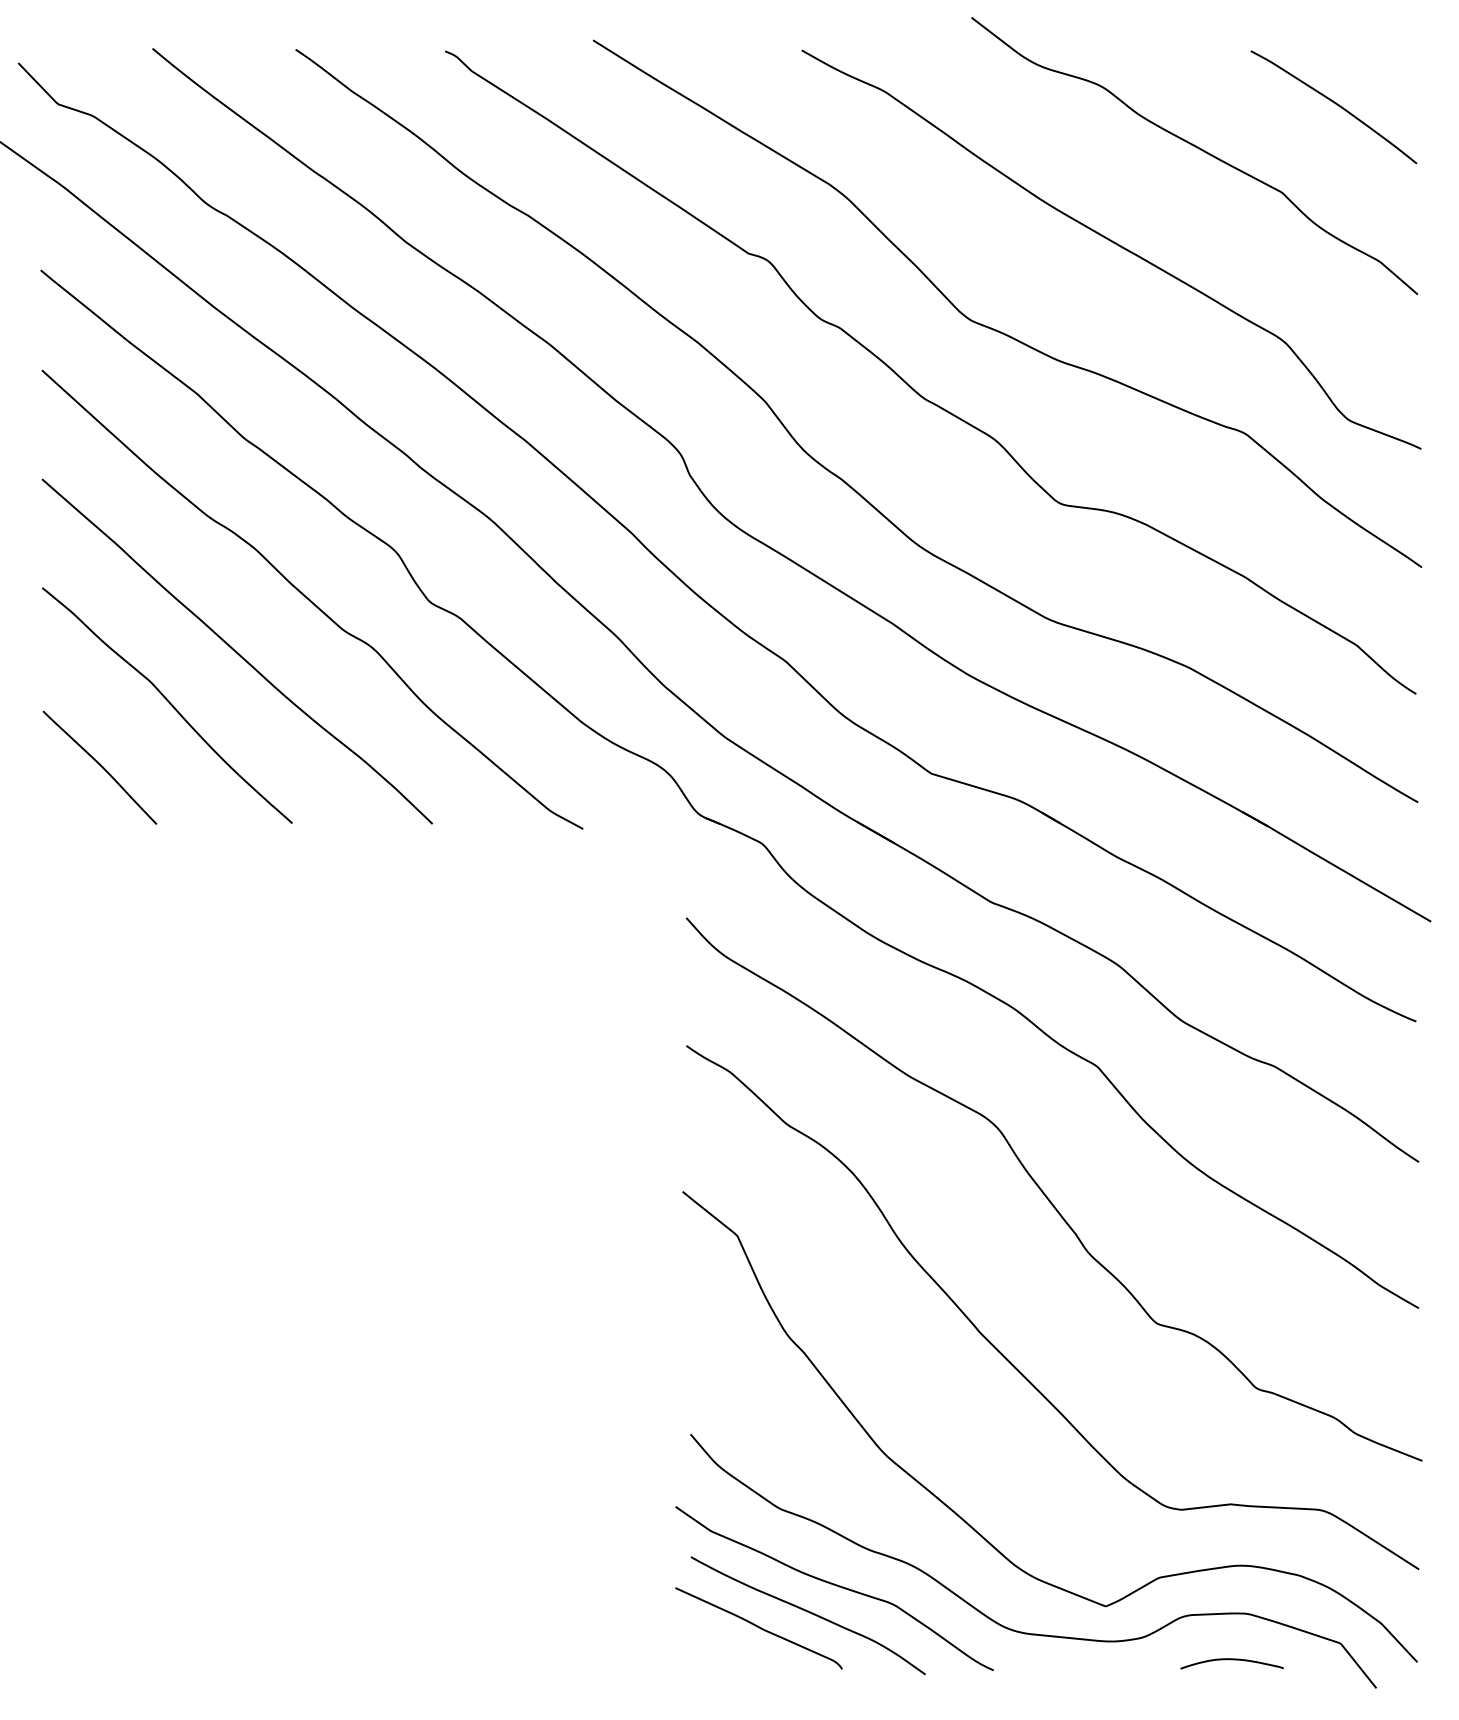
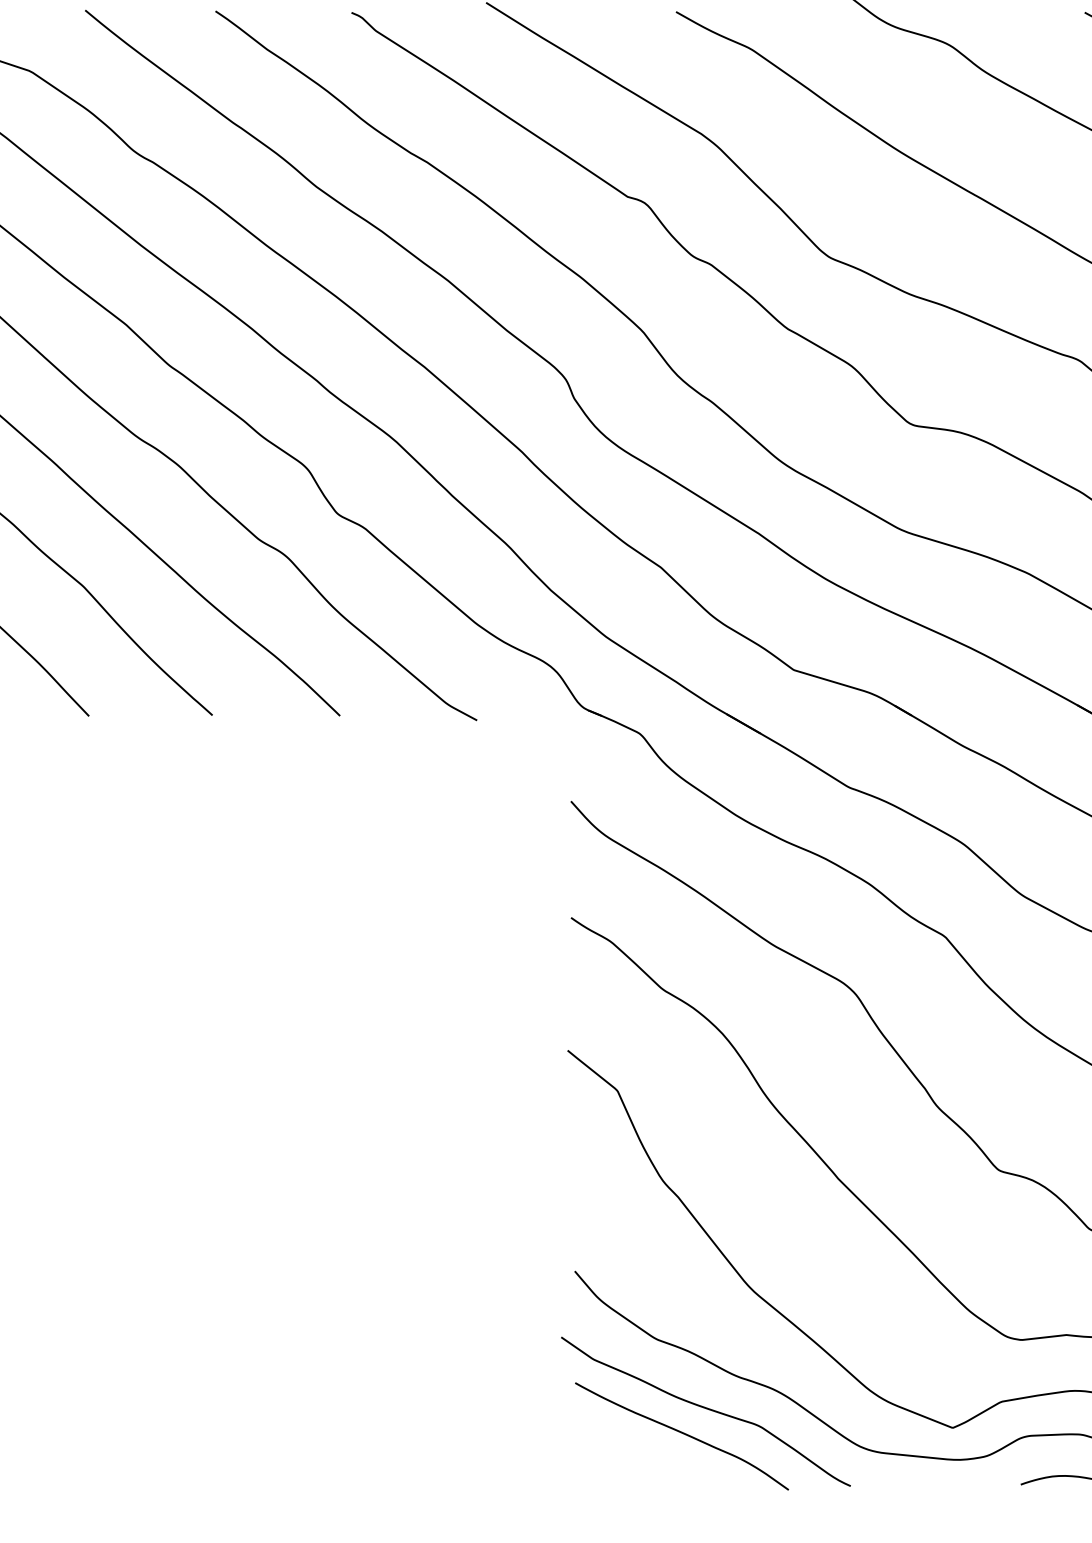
curve: (758, 1628) -> (636, 1448), removed

